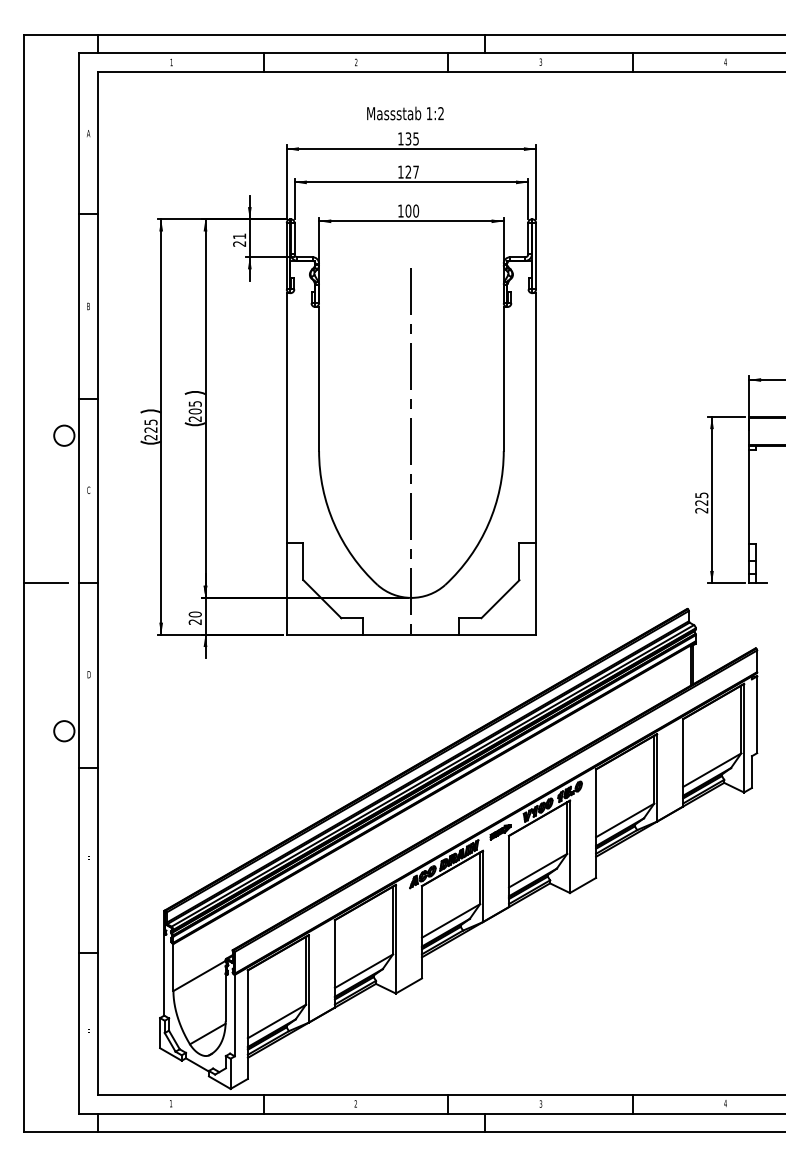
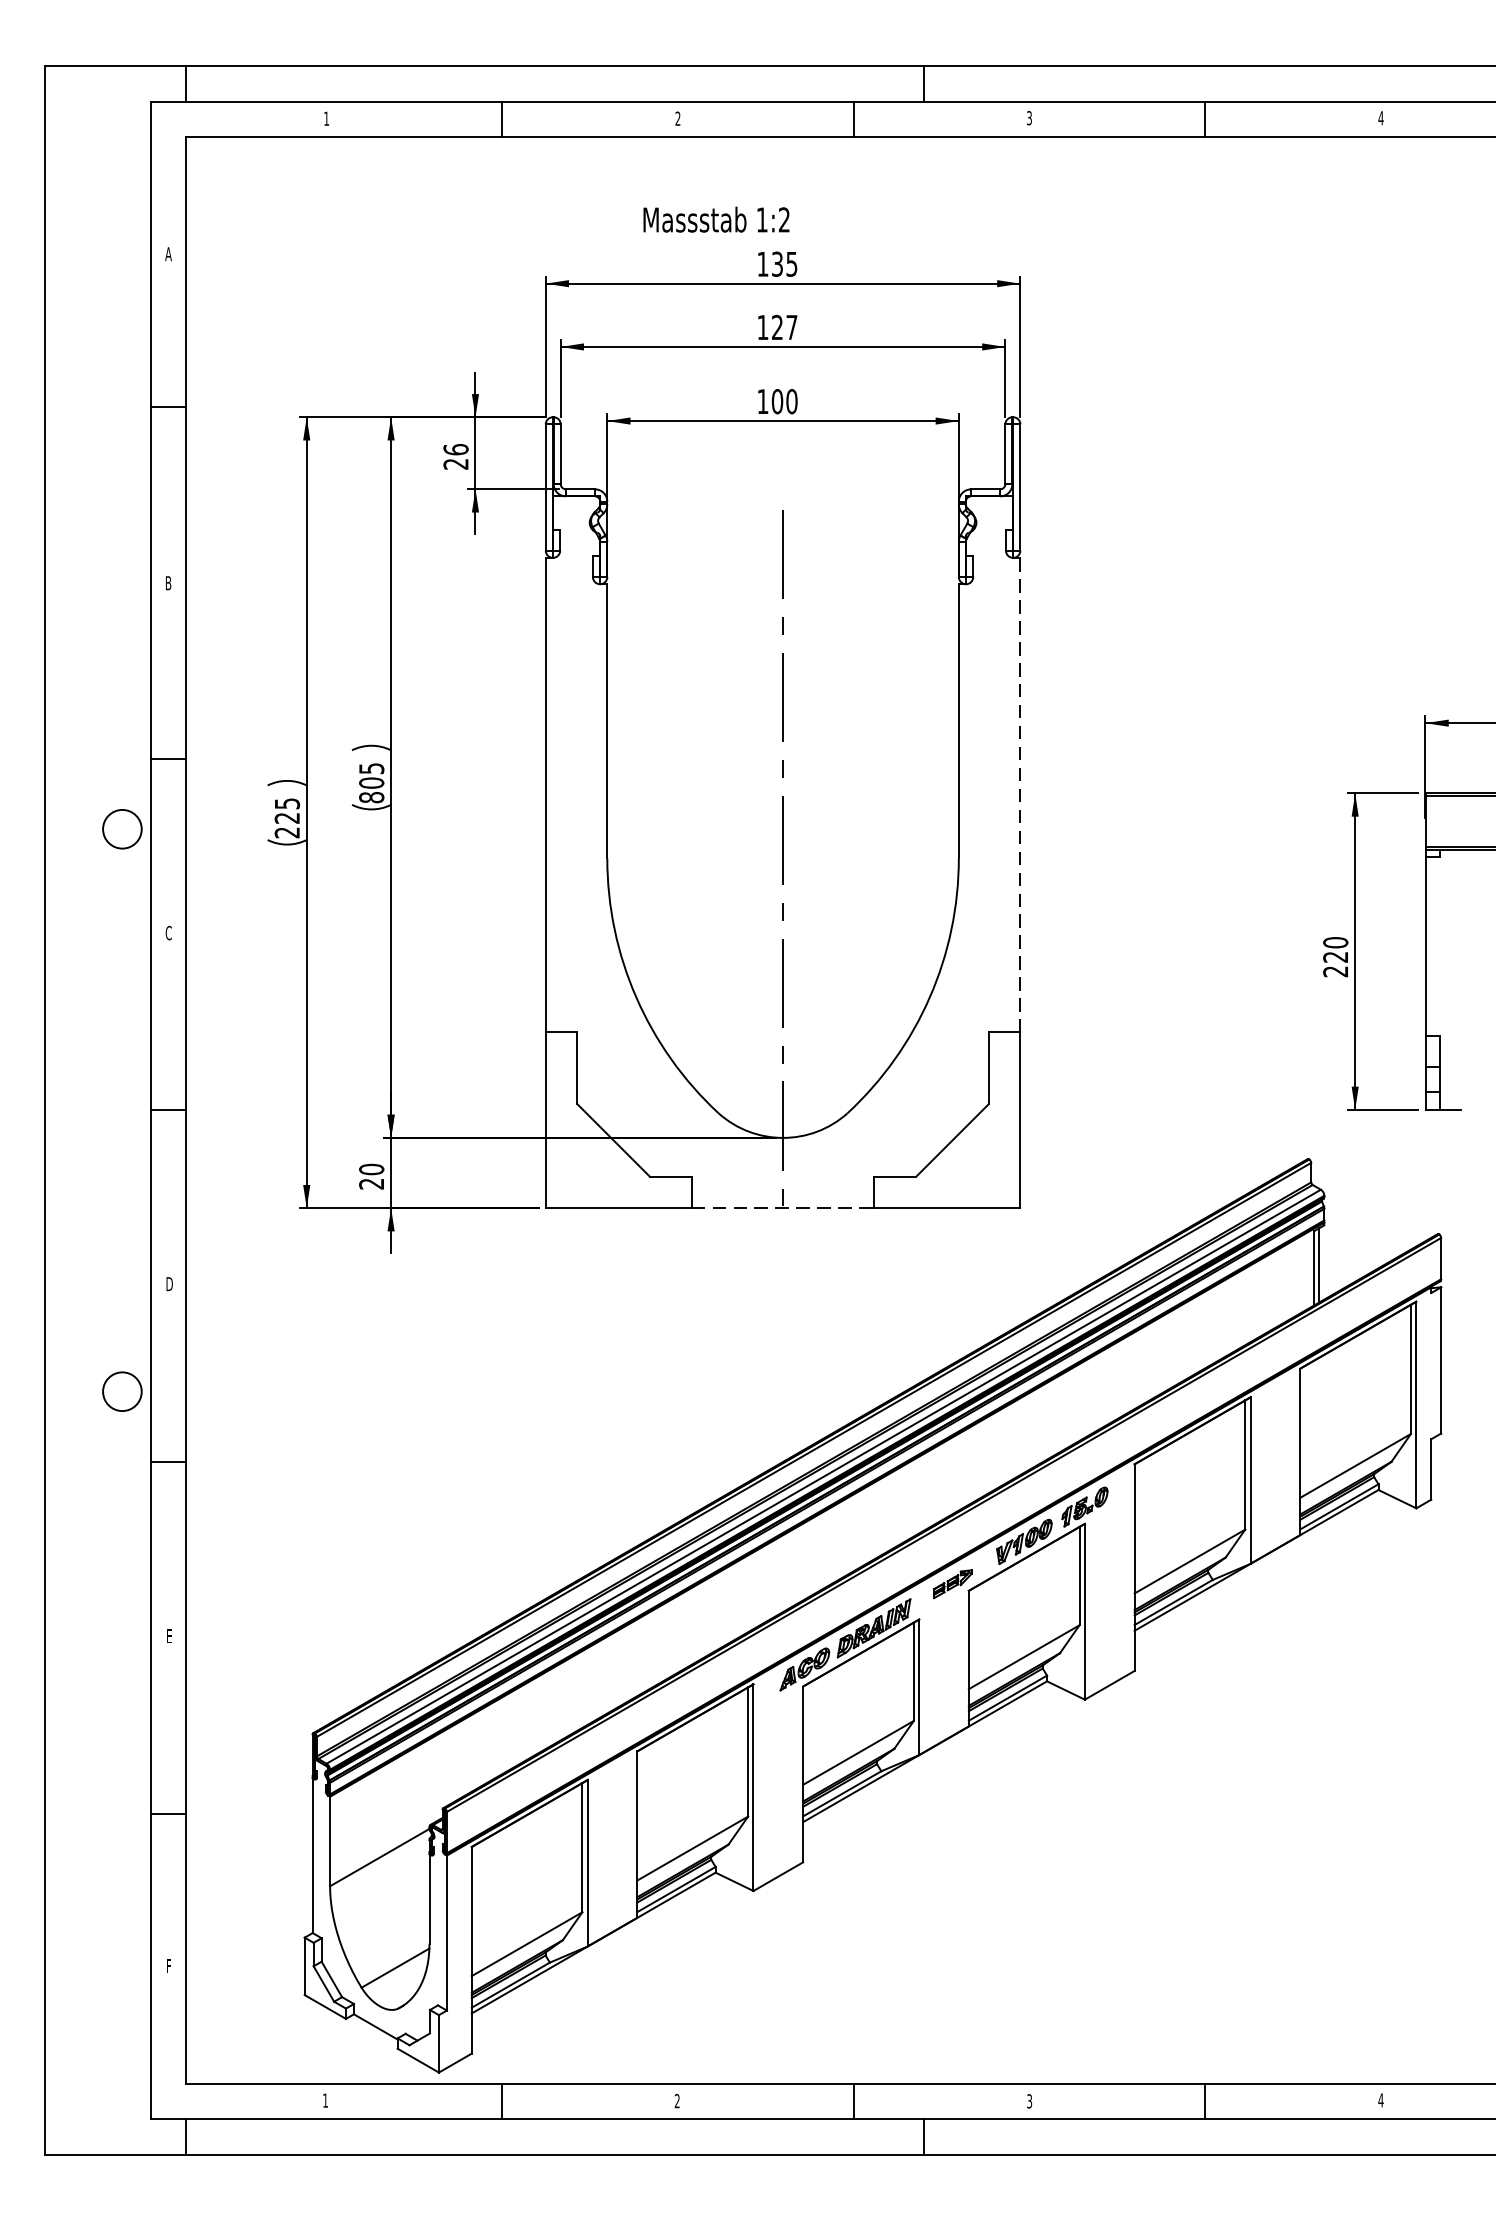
text: (405, 113) -> (716, 219), moved
text: (239, 236) -> (455, 449), 21 -> 26
line: (536, 417) -> (1021, 794), solid -> dashed
text: (194, 418) -> (370, 796), 205 -> 805
text: (701, 495) -> (1335, 942), 225 -> 220
line: (45, 583) -> (86, 1110), removed
line: (411, 634) -> (783, 1207), solid -> dashed

